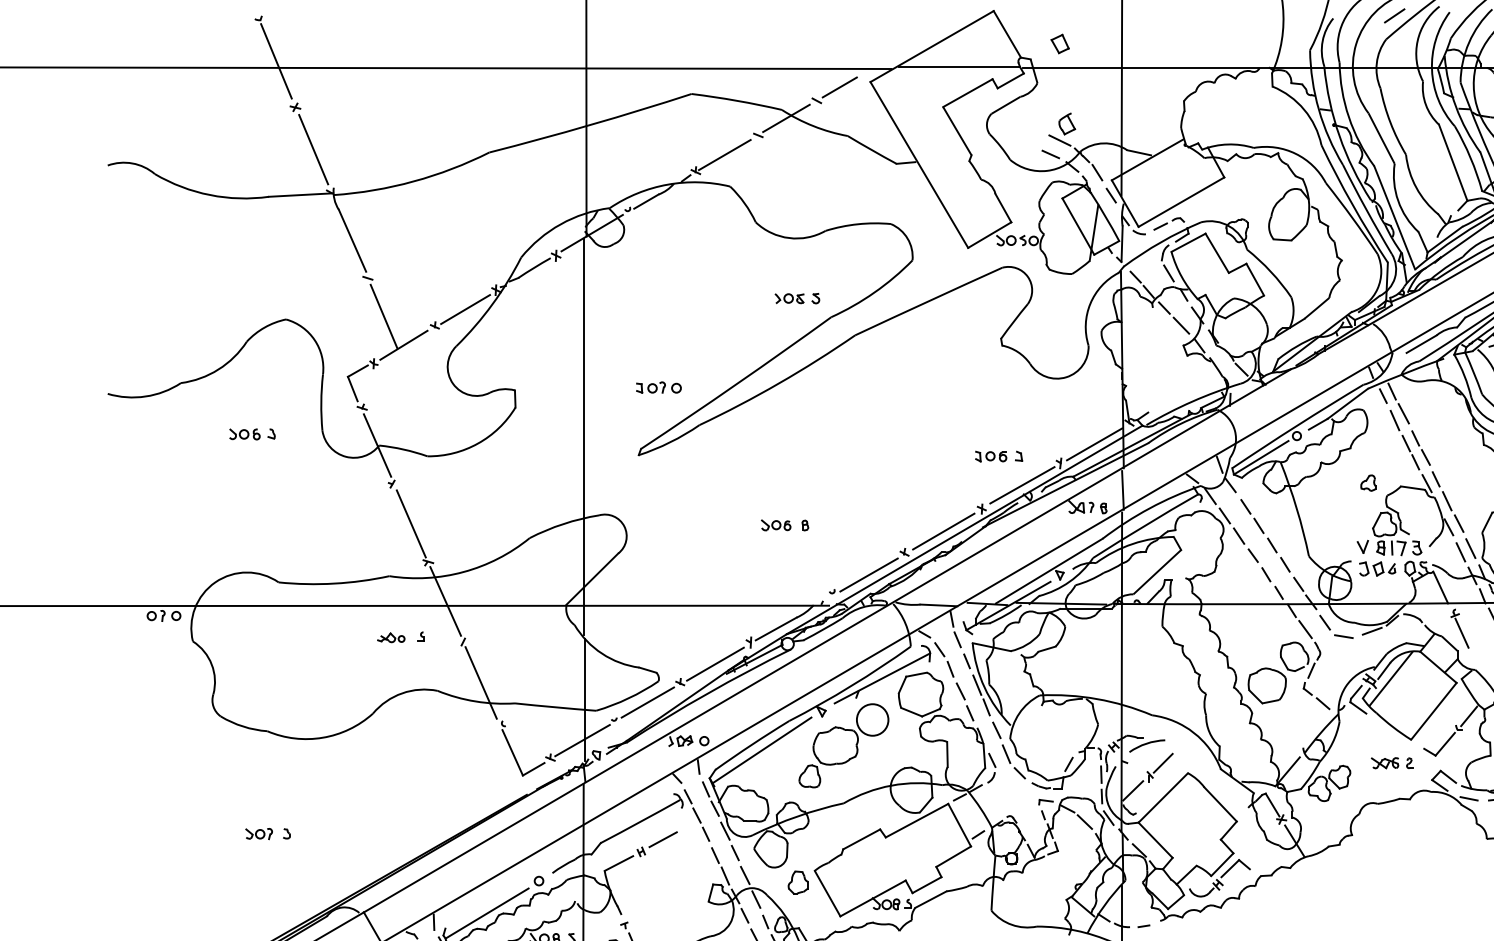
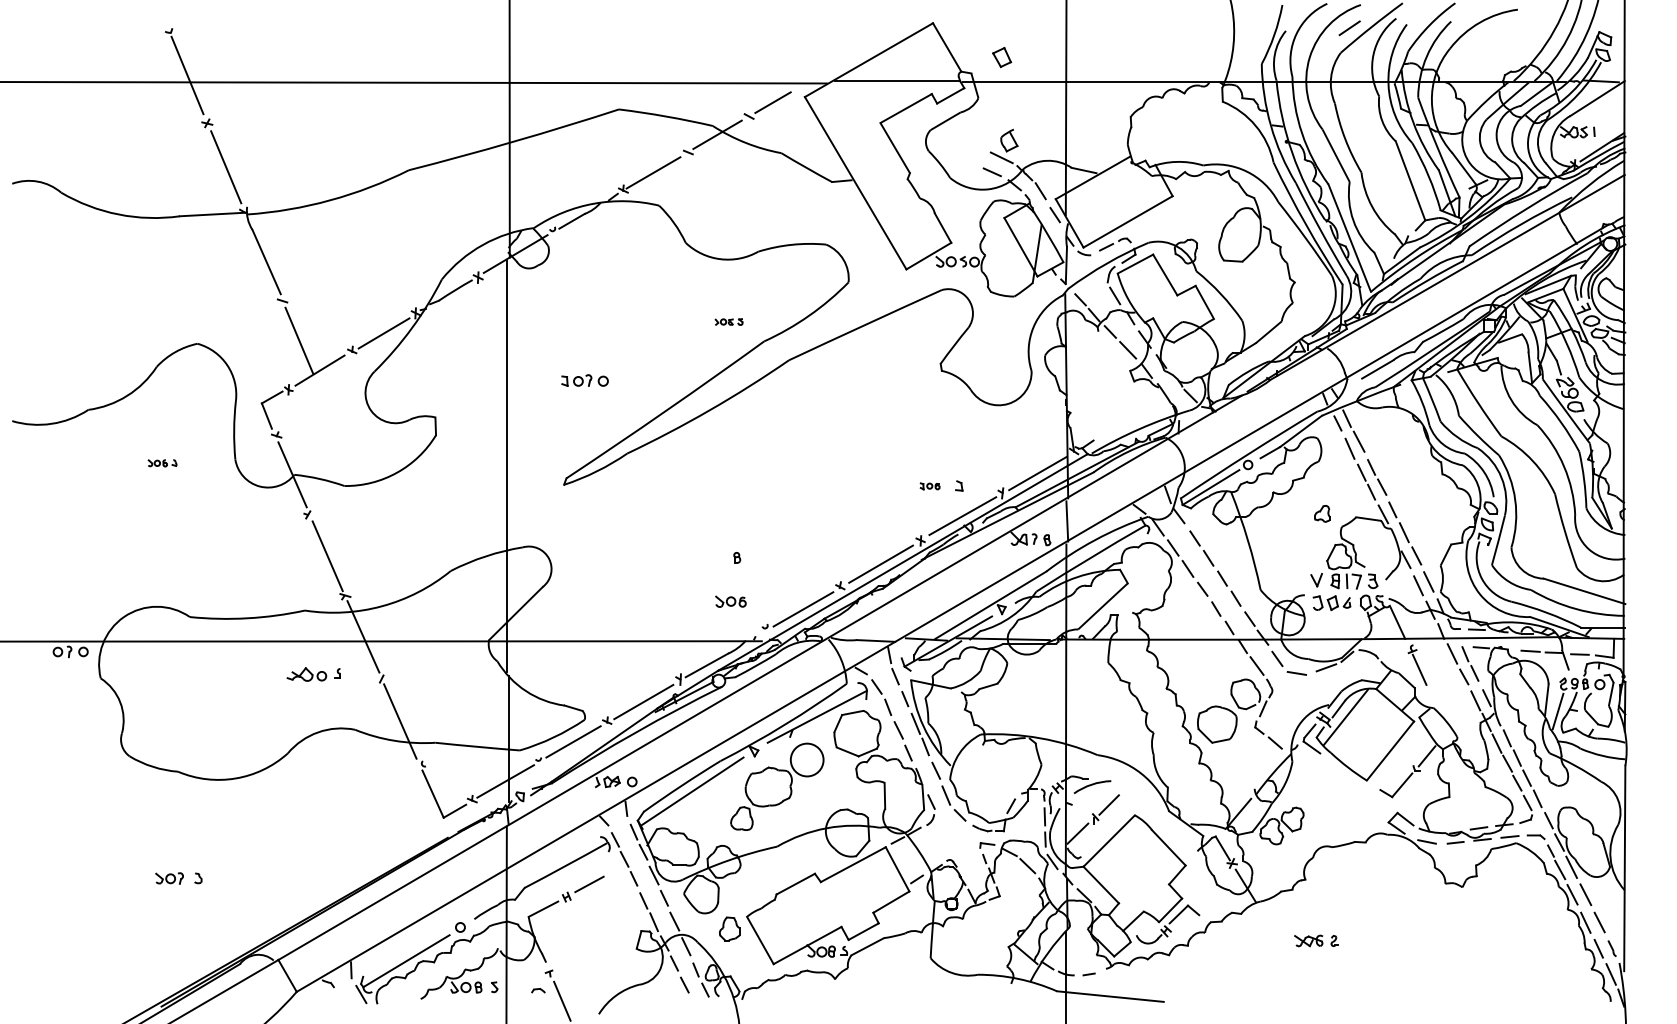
part: (796, 298) -> (728, 321), size x0.6
part: (658, 387) -> (584, 380), moved
part: (252, 434) -> (162, 463), size x0.6
part: (990, 456) -> (929, 486), size x0.6
part: (775, 525) -> (730, 601), moved
part: (390, 637) -> (306, 674), size x1.4
part: (1392, 762) -> (1316, 940), moved

